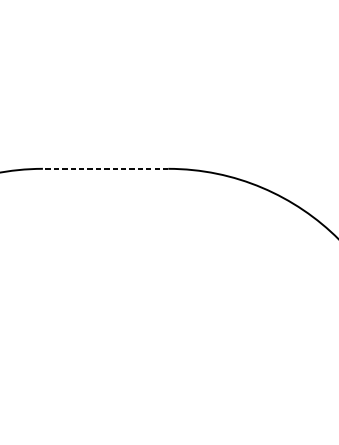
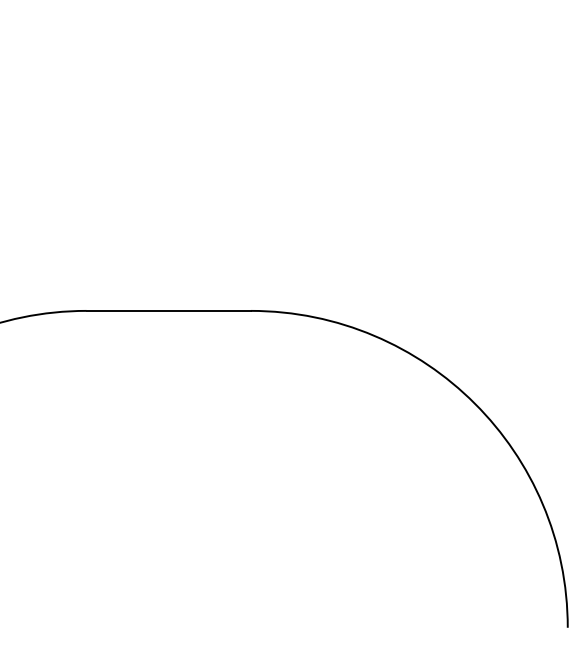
line: (105, 168) -> (168, 310), dashed -> solid

